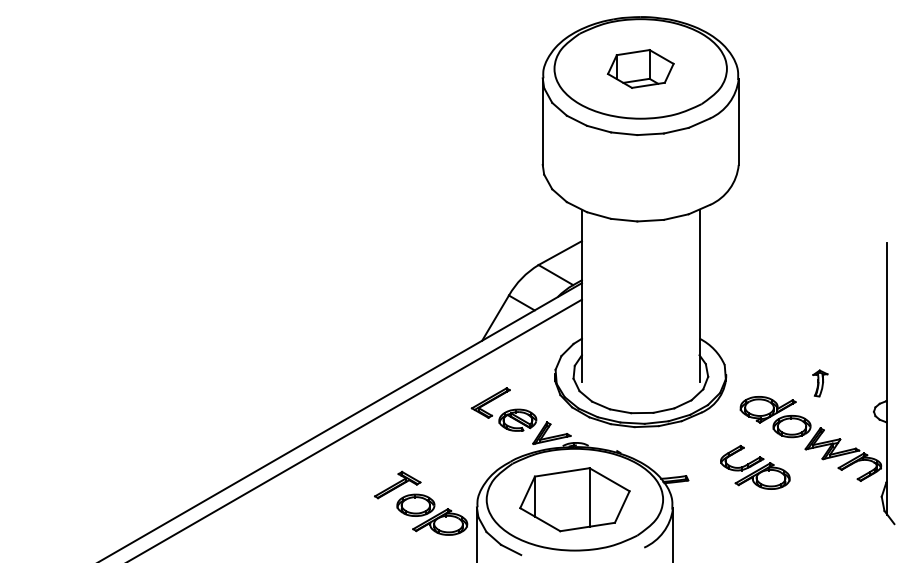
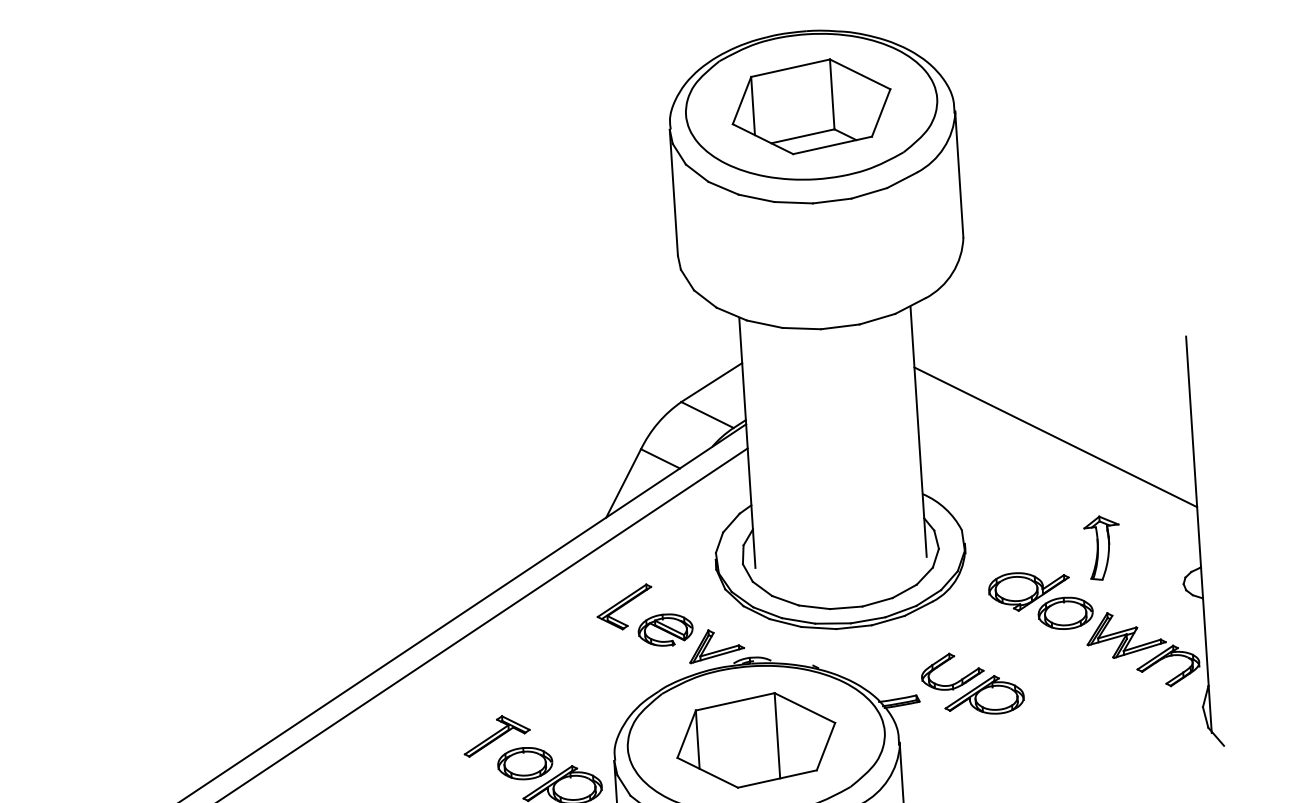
part: (640, 68) -> (811, 106), size x1.67
line: (792, 305) -> (1054, 437), added
part: (820, 383) -> (1103, 548), size x1.67
part: (755, 467) -> (972, 683), moved

